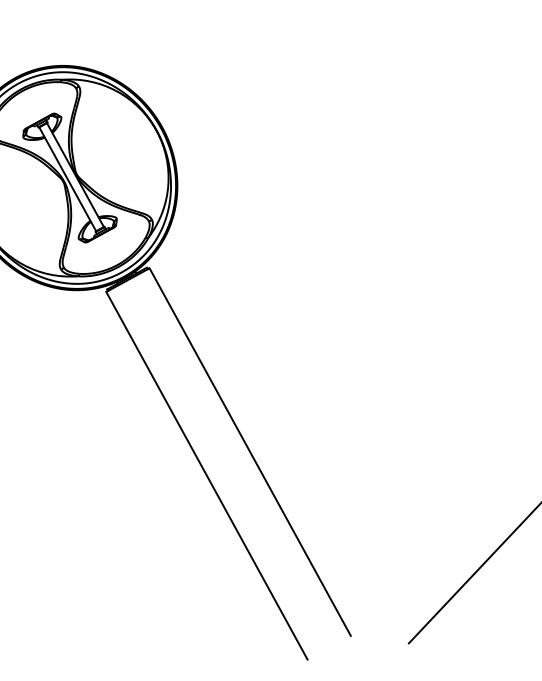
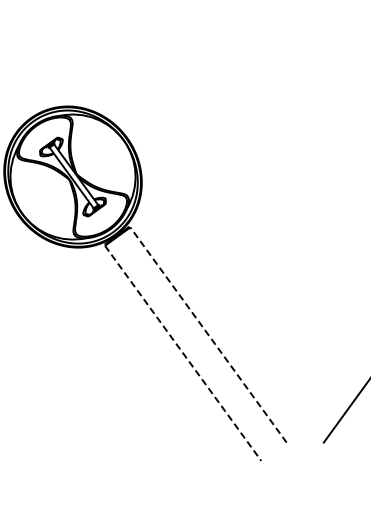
line: (250, 452) -> (208, 335), solid -> dashed
line: (207, 475) -> (183, 353), solid -> dashed

